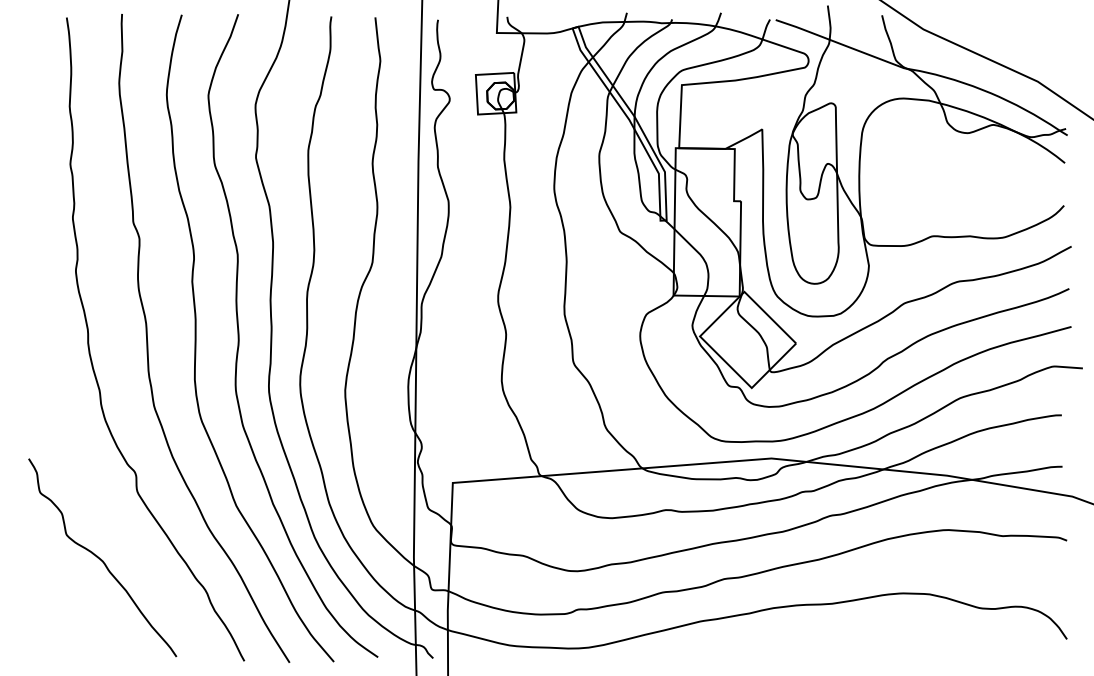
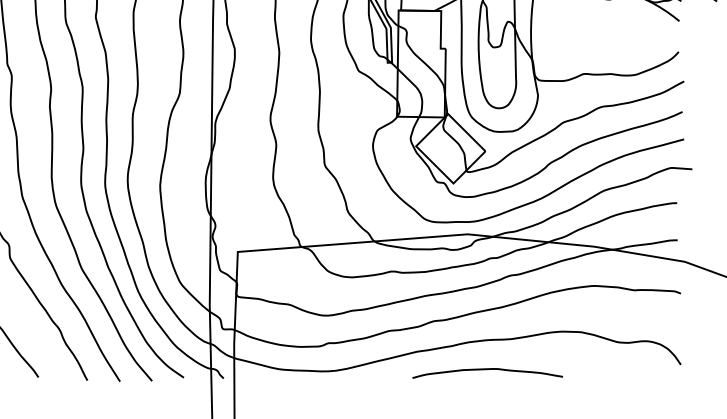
curve: (799, 646) -> (487, 369), added

